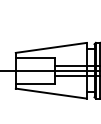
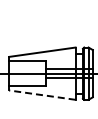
line: (51, 93) -> (42, 95), solid -> dashed

